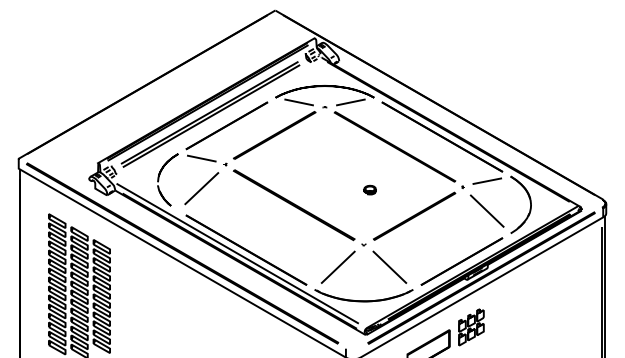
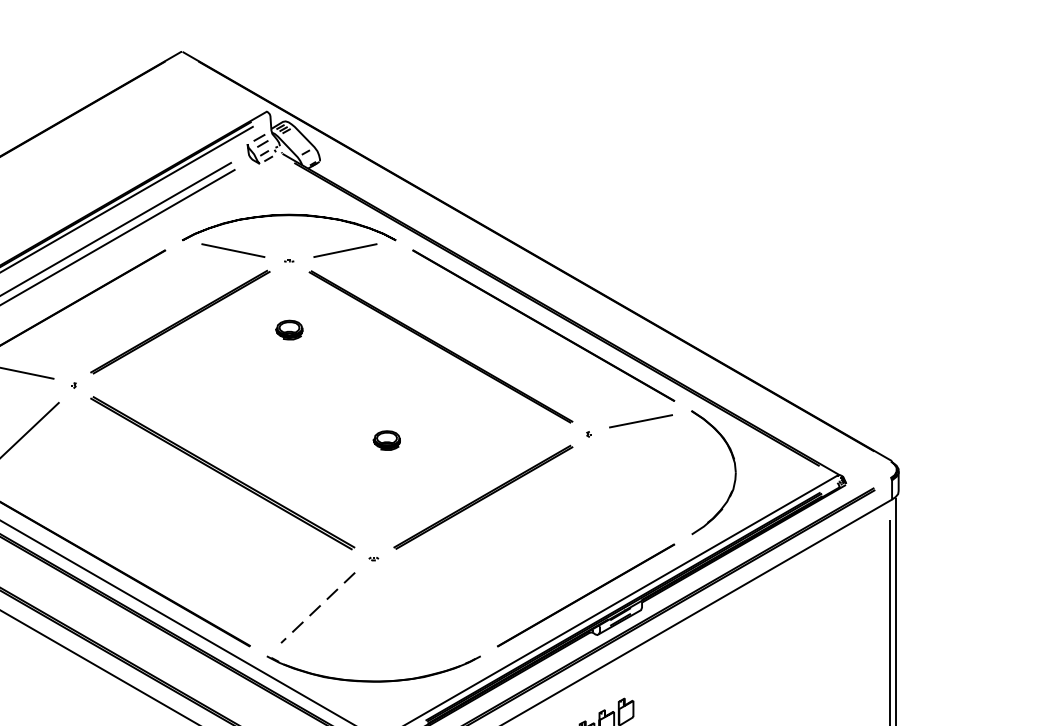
part: (324, 138) -> (288, 328), added
line: (486, 210) -> (639, 484), removed
line: (389, 266) -> (429, 606), removed
line: (338, 267) -> (318, 608), solid -> dashed

